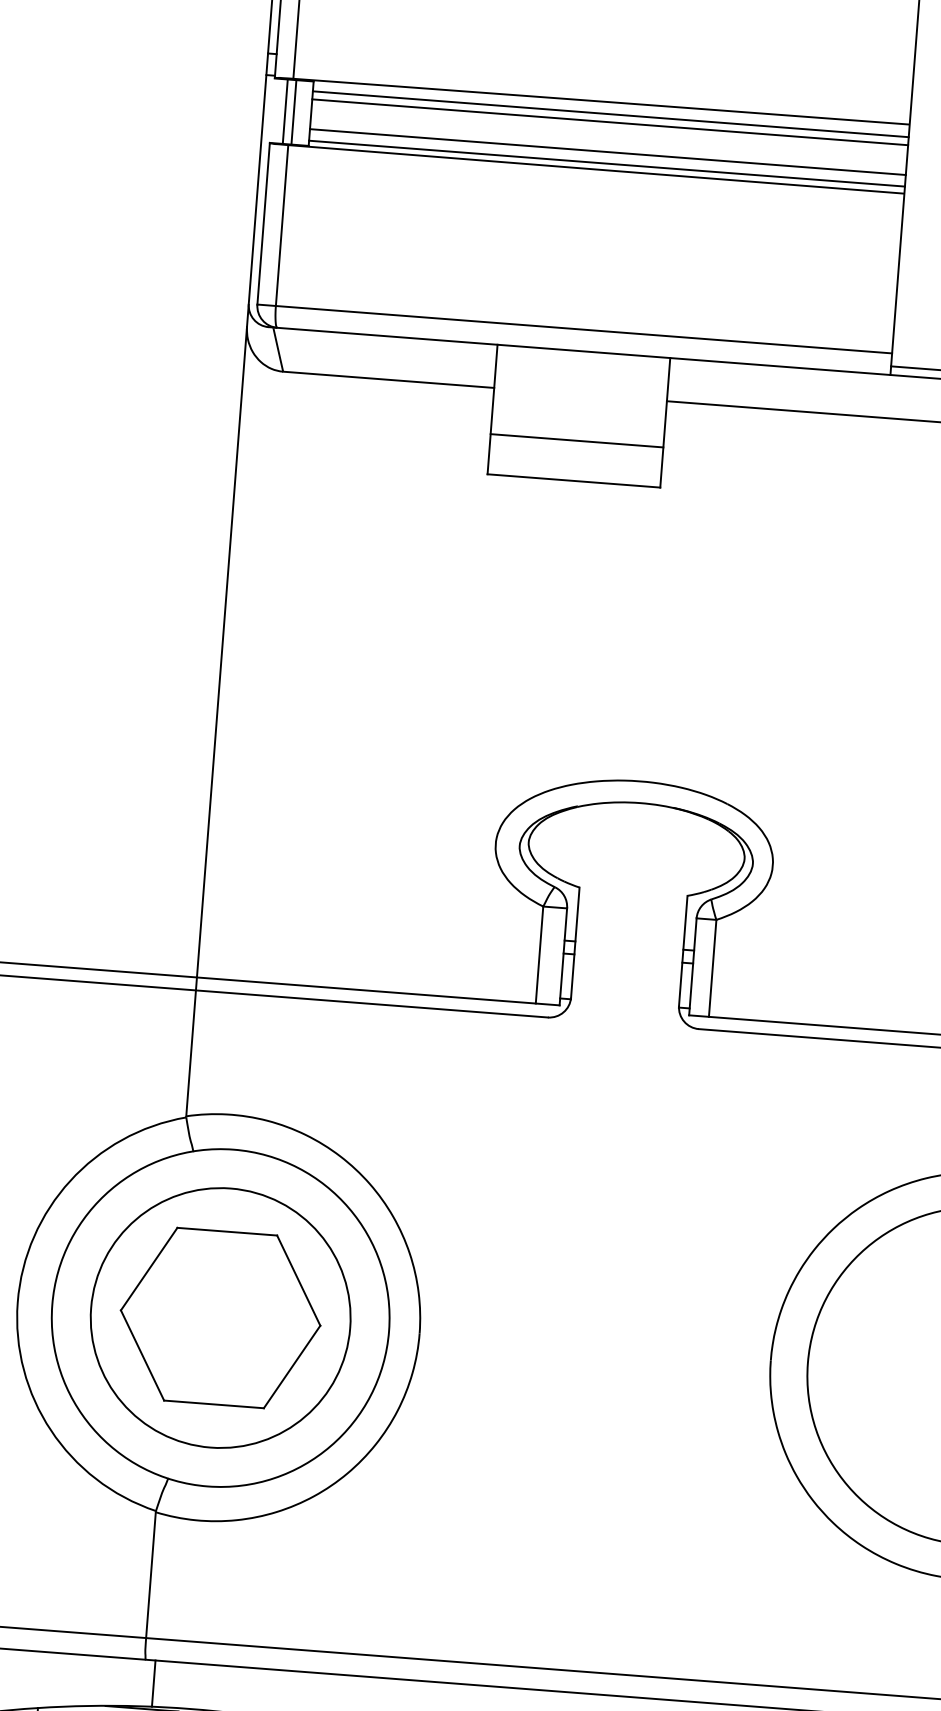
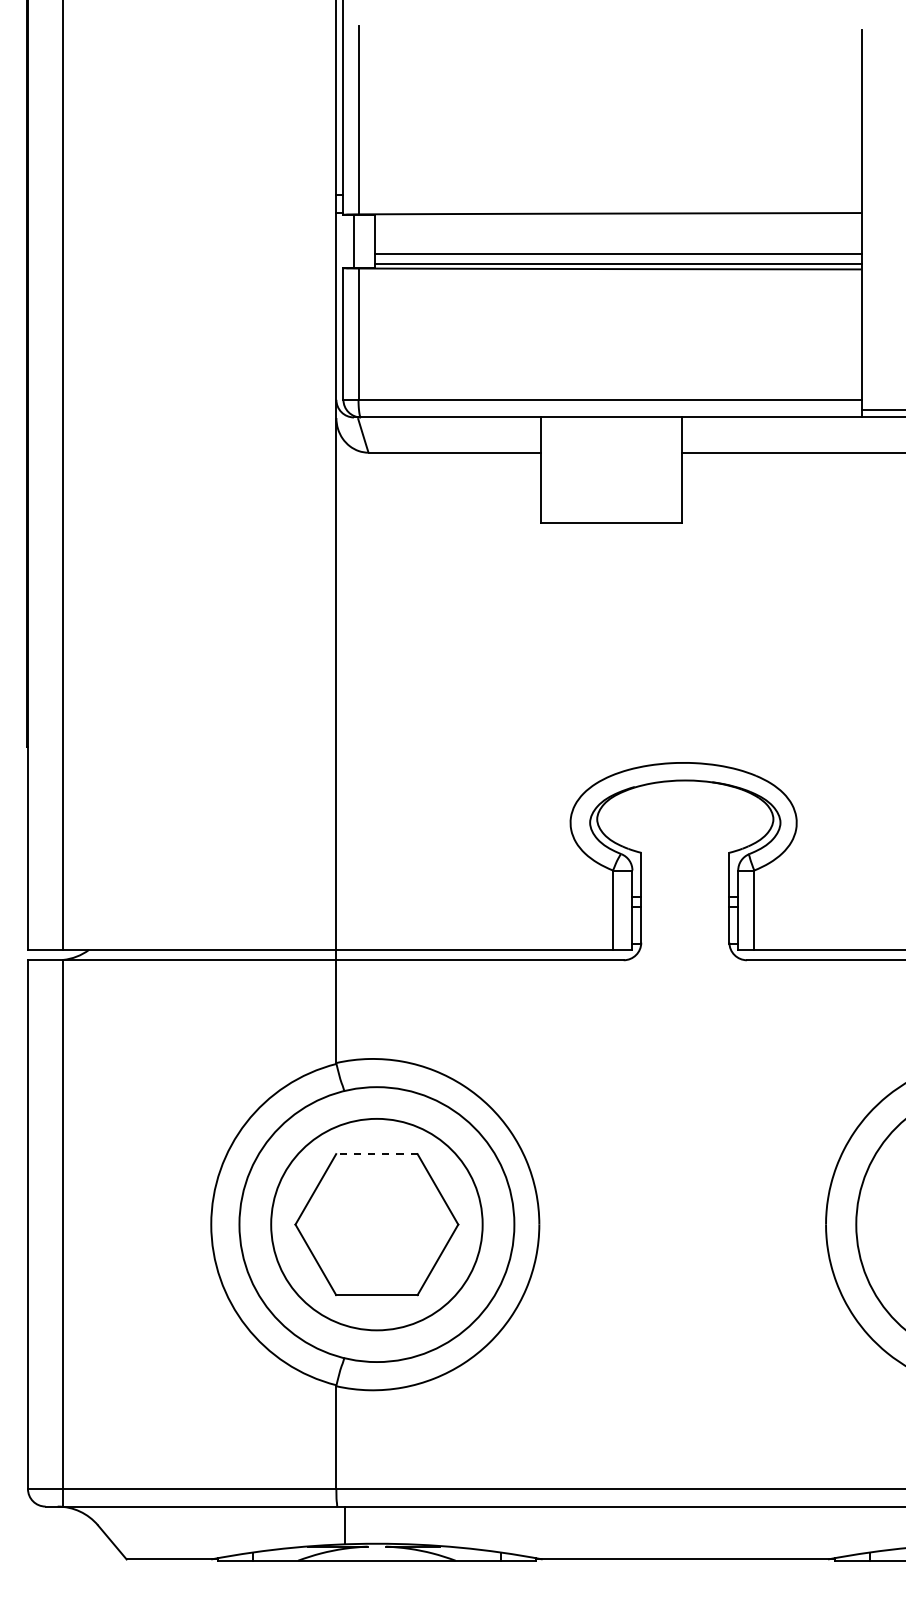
line: (294, 112) -> (361, 241), removed
line: (610, 114) -> (618, 223), removed
line: (610, 121) -> (618, 229), removed
line: (576, 440) -> (610, 490), removed
line: (226, 1232) -> (376, 1154), solid -> dashed

